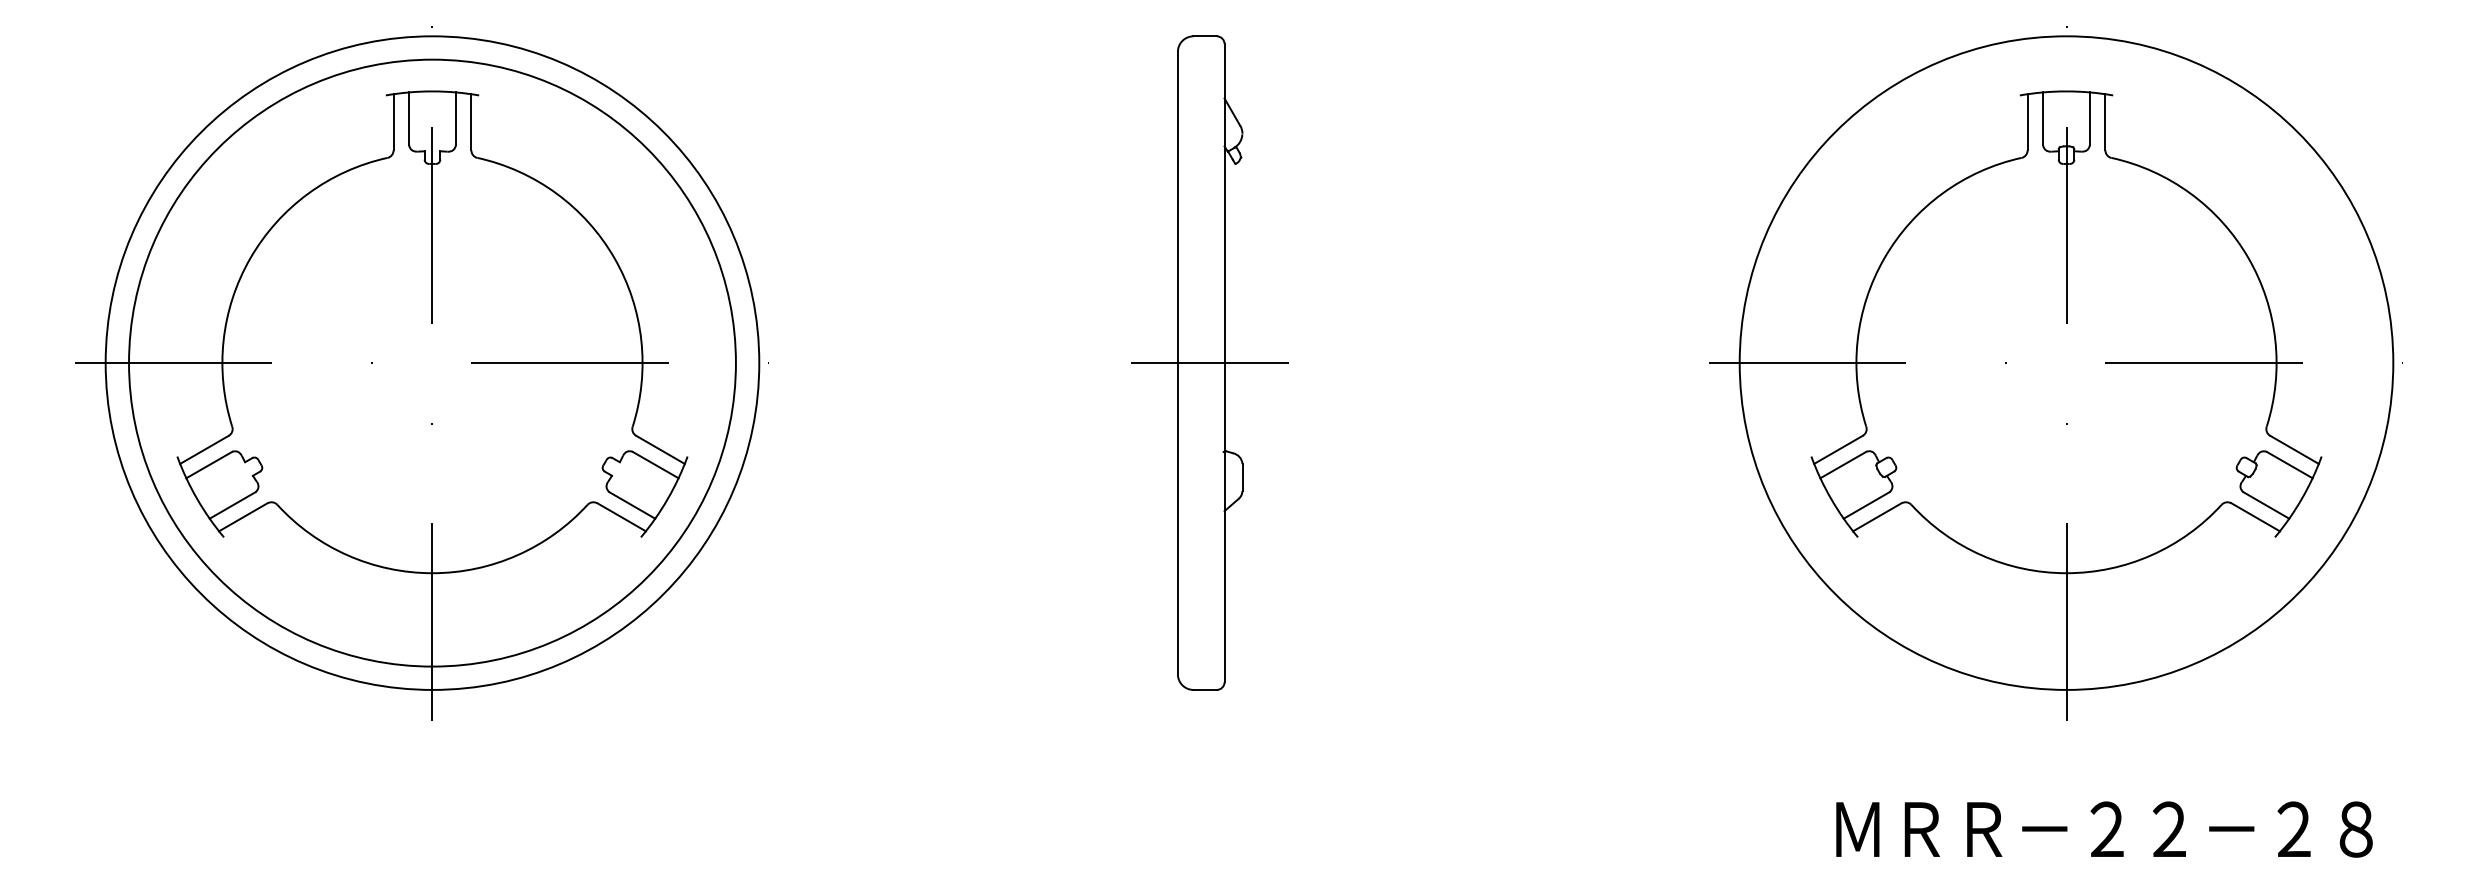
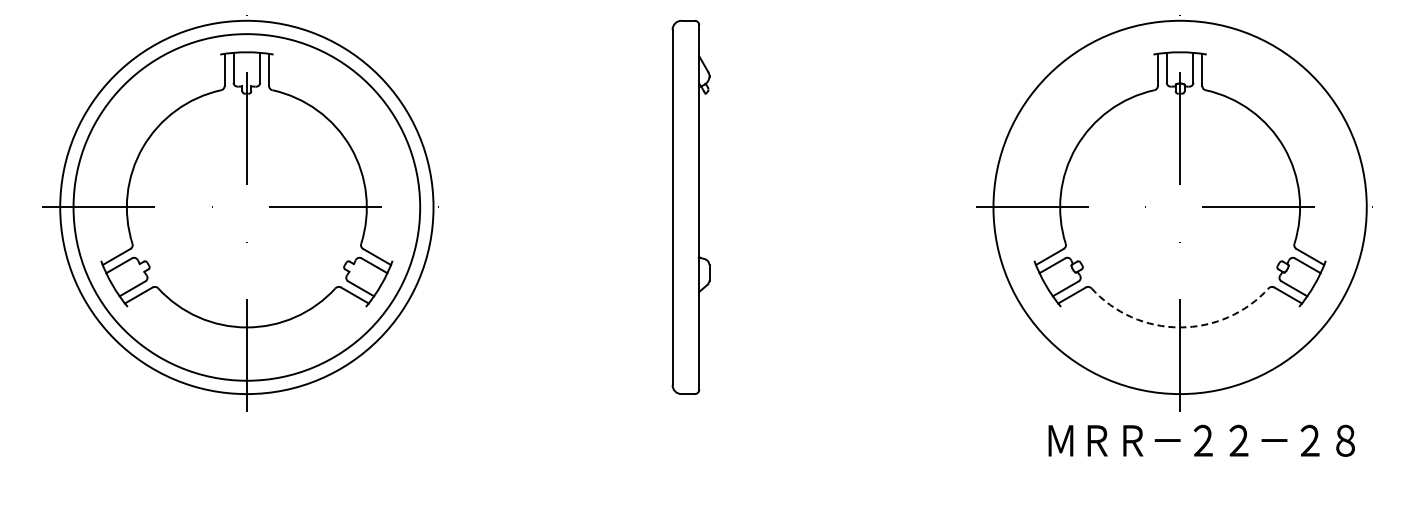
line: (1209, 363) -> (690, 207), removed
arc: (2067, 573) -> (1180, 327), solid -> dashed
text: (2103, 828) -> (1201, 440), moved

